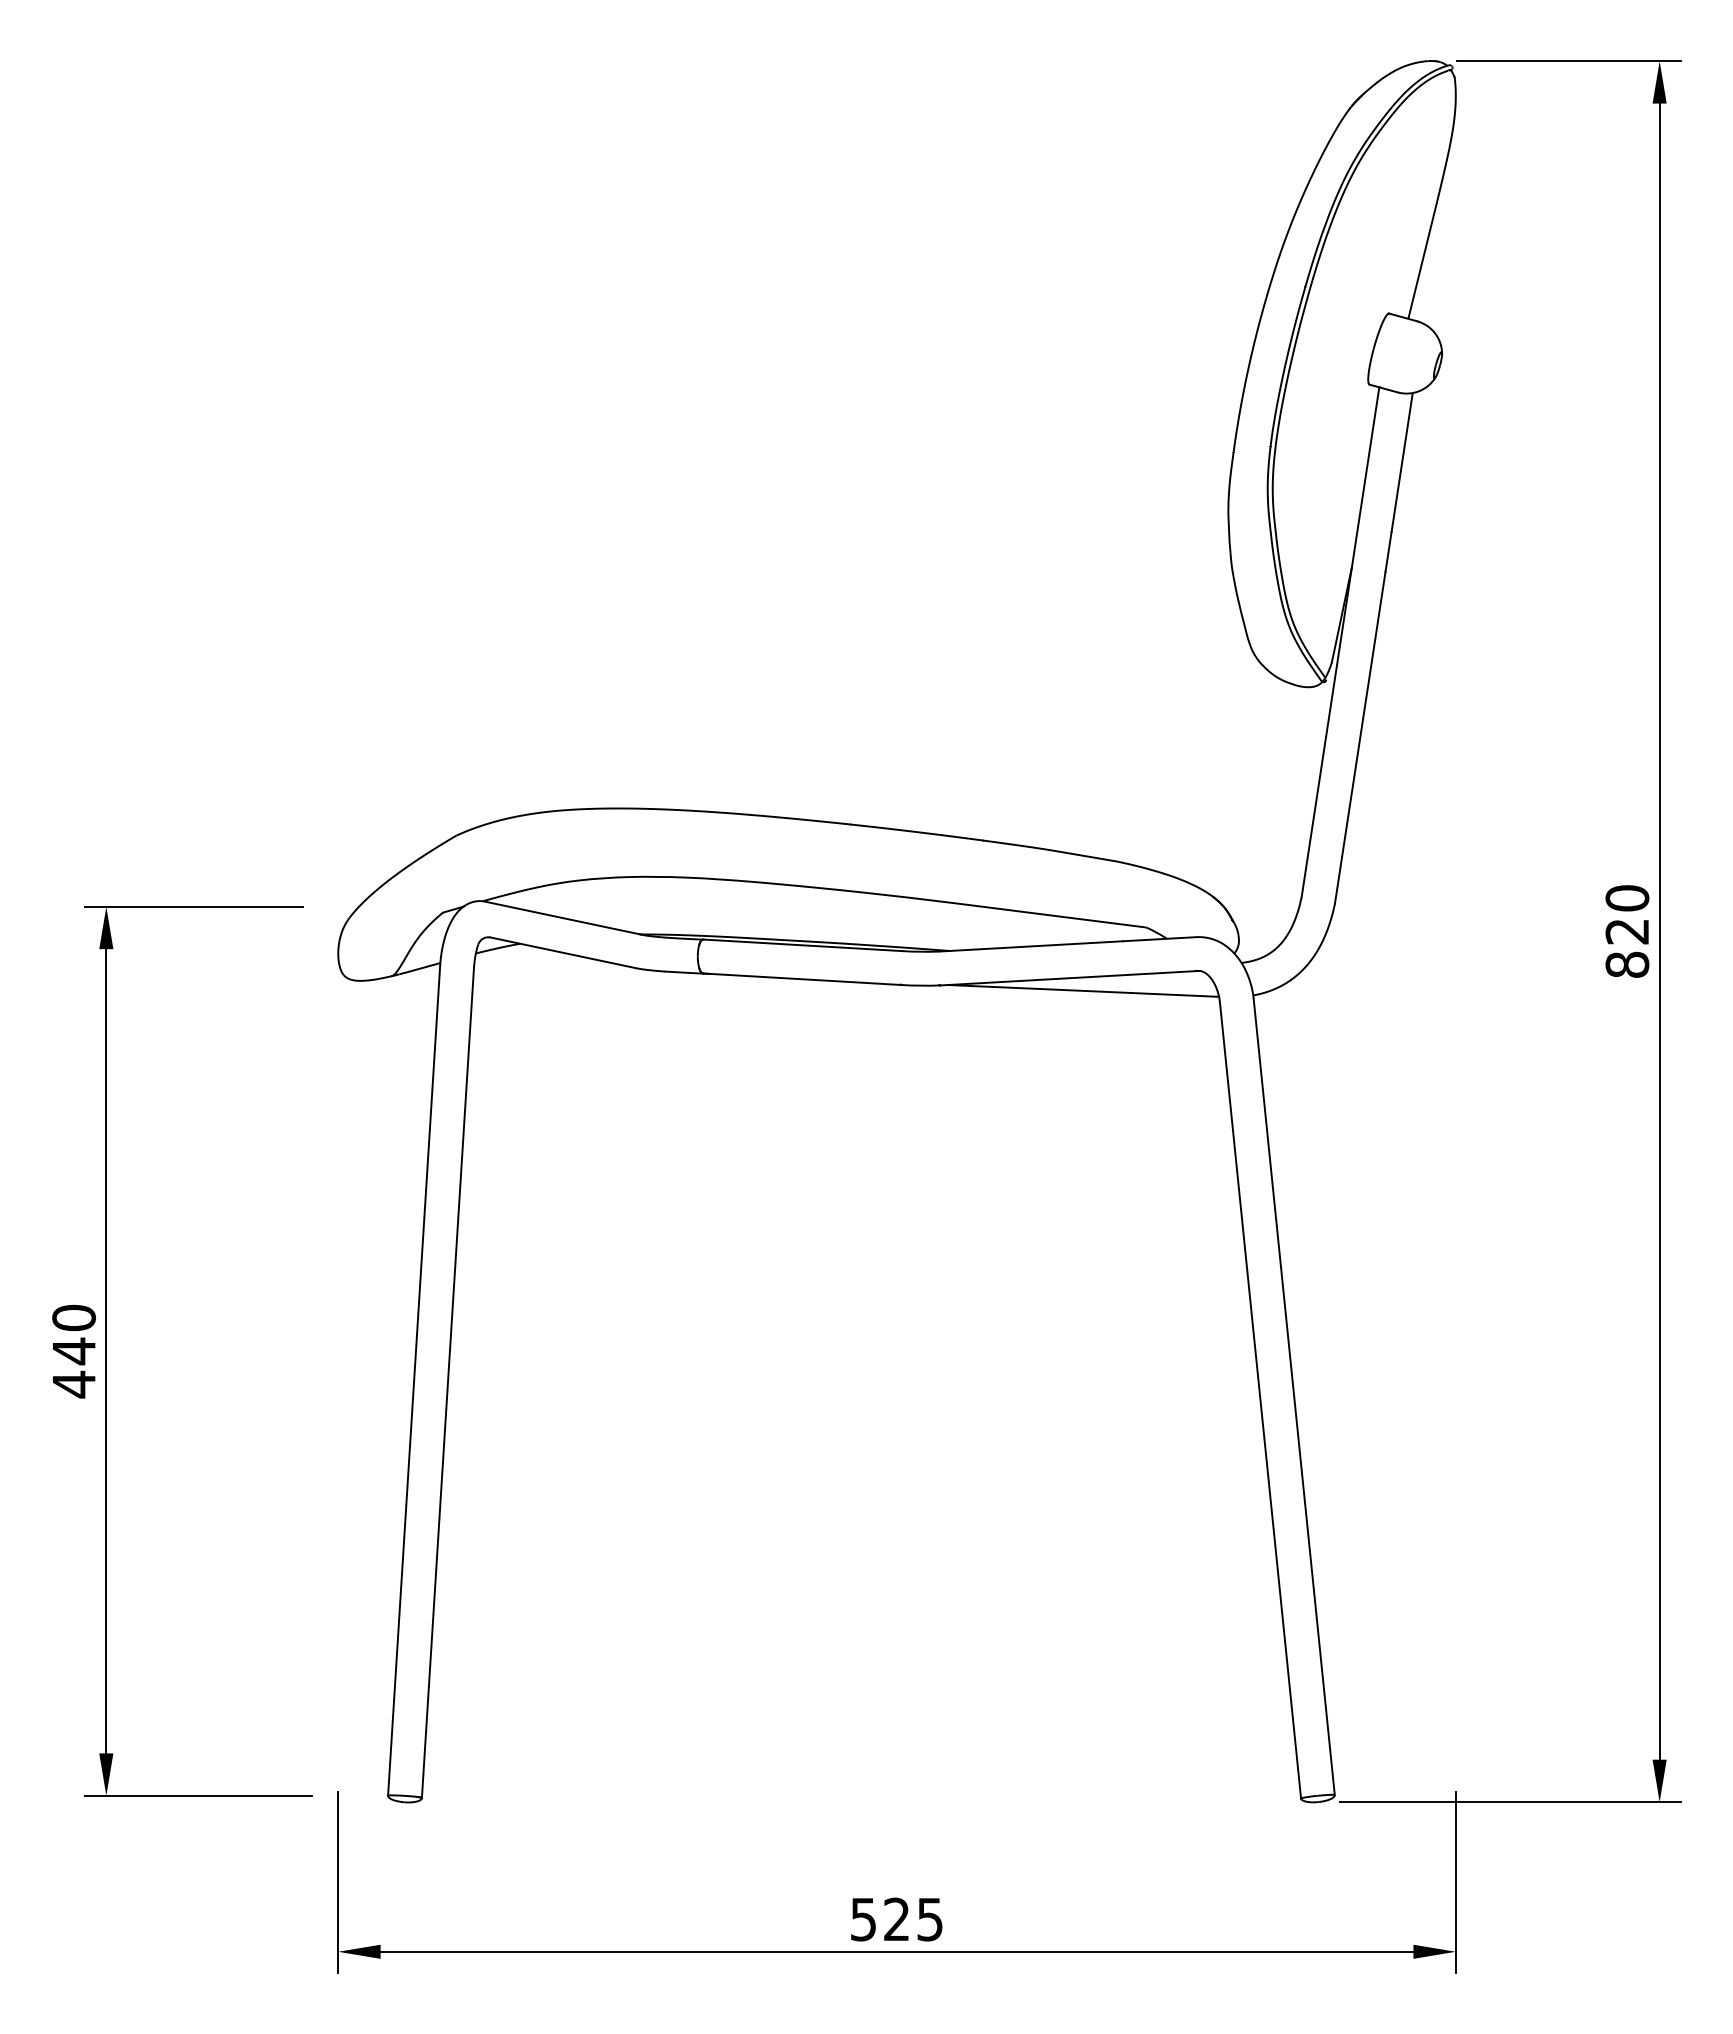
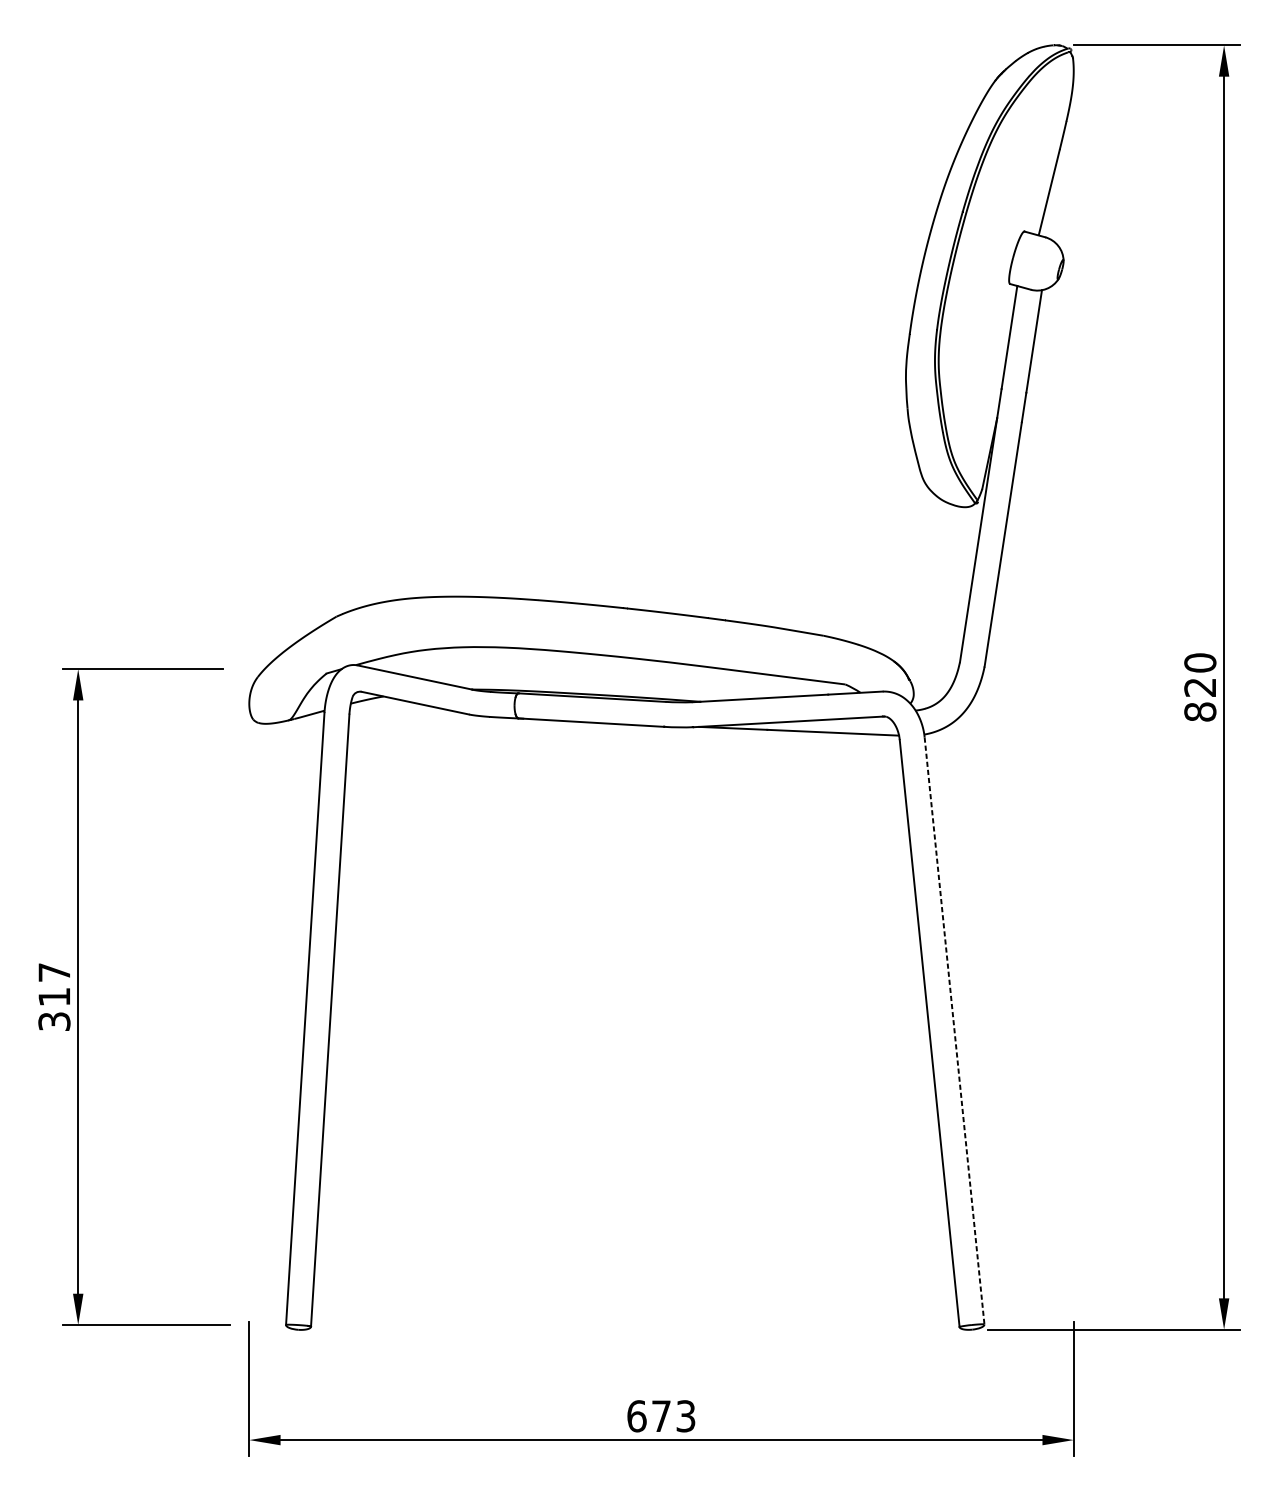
text: (74, 1351) -> (54, 997), 440 -> 317
line: (1294, 1397) -> (954, 1031), solid -> dashed
text: (896, 1919) -> (661, 1416), 525 -> 673

